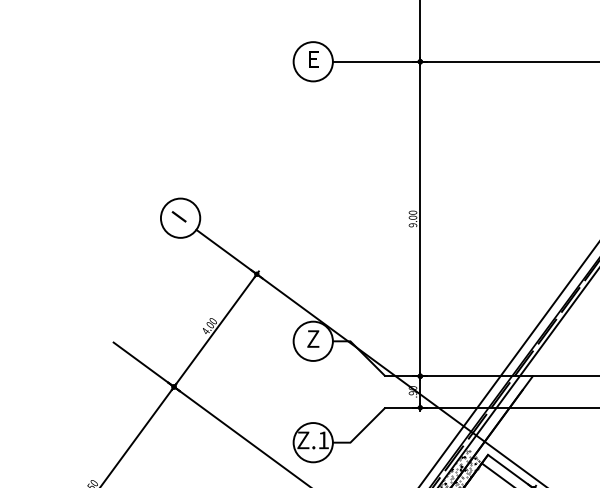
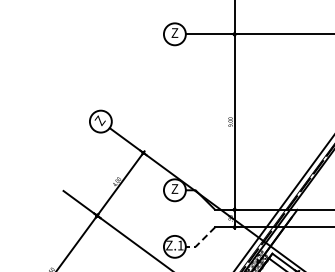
text: (312, 58) -> (174, 32), Ε -> Ζ
text: (178, 216) -> (99, 120), Ι -> Ζ
line: (360, 433) -> (201, 241), solid -> dashed

